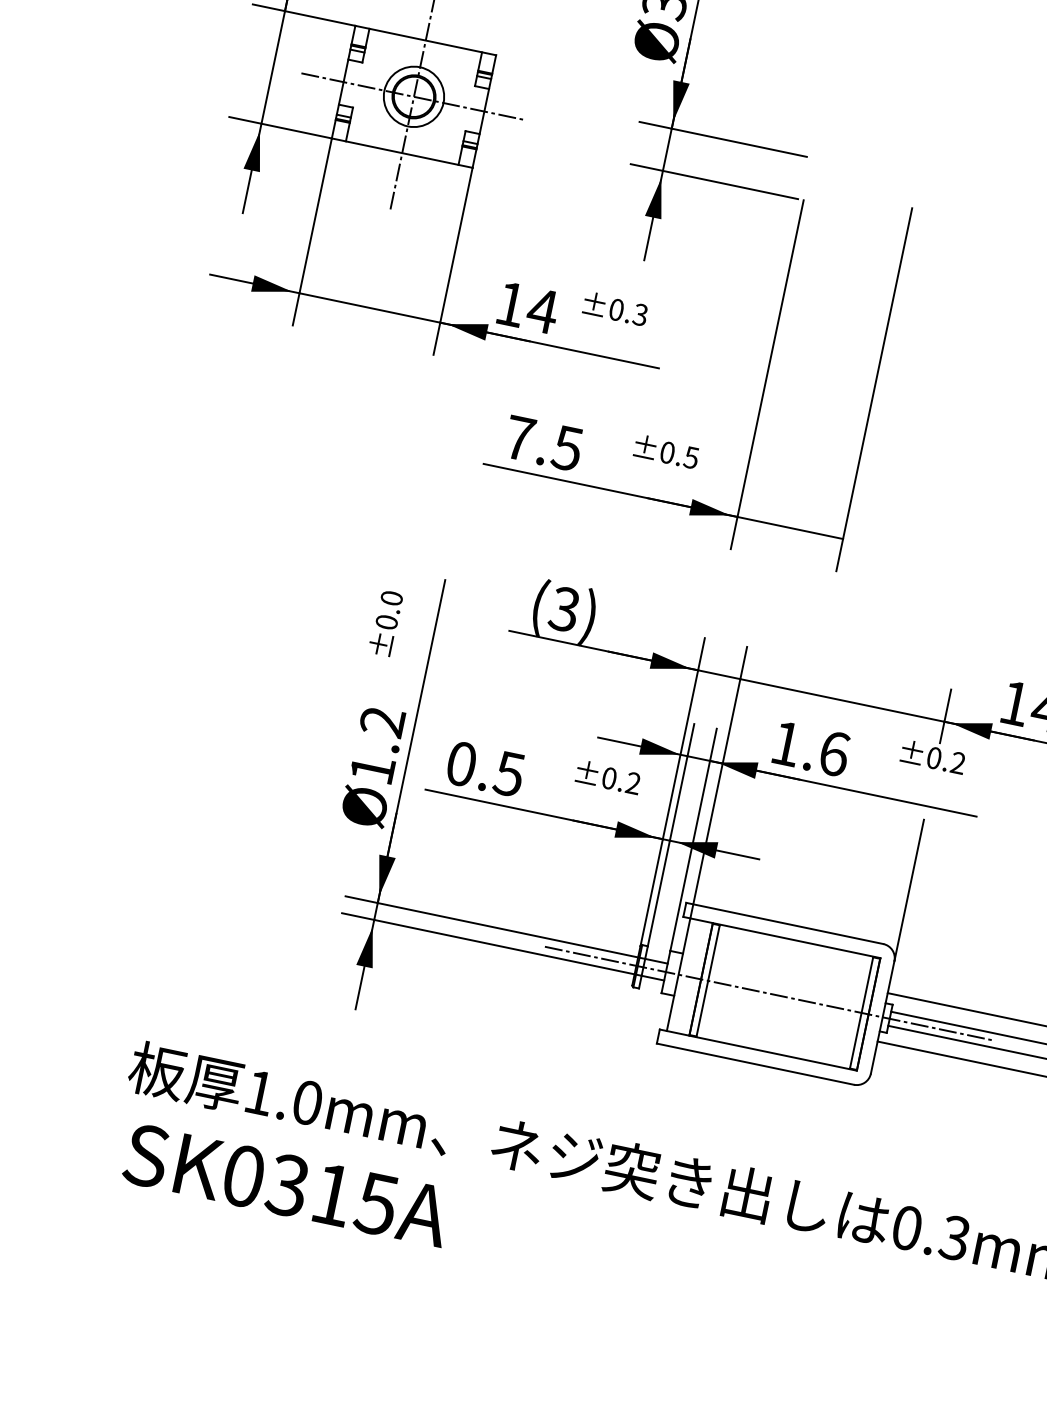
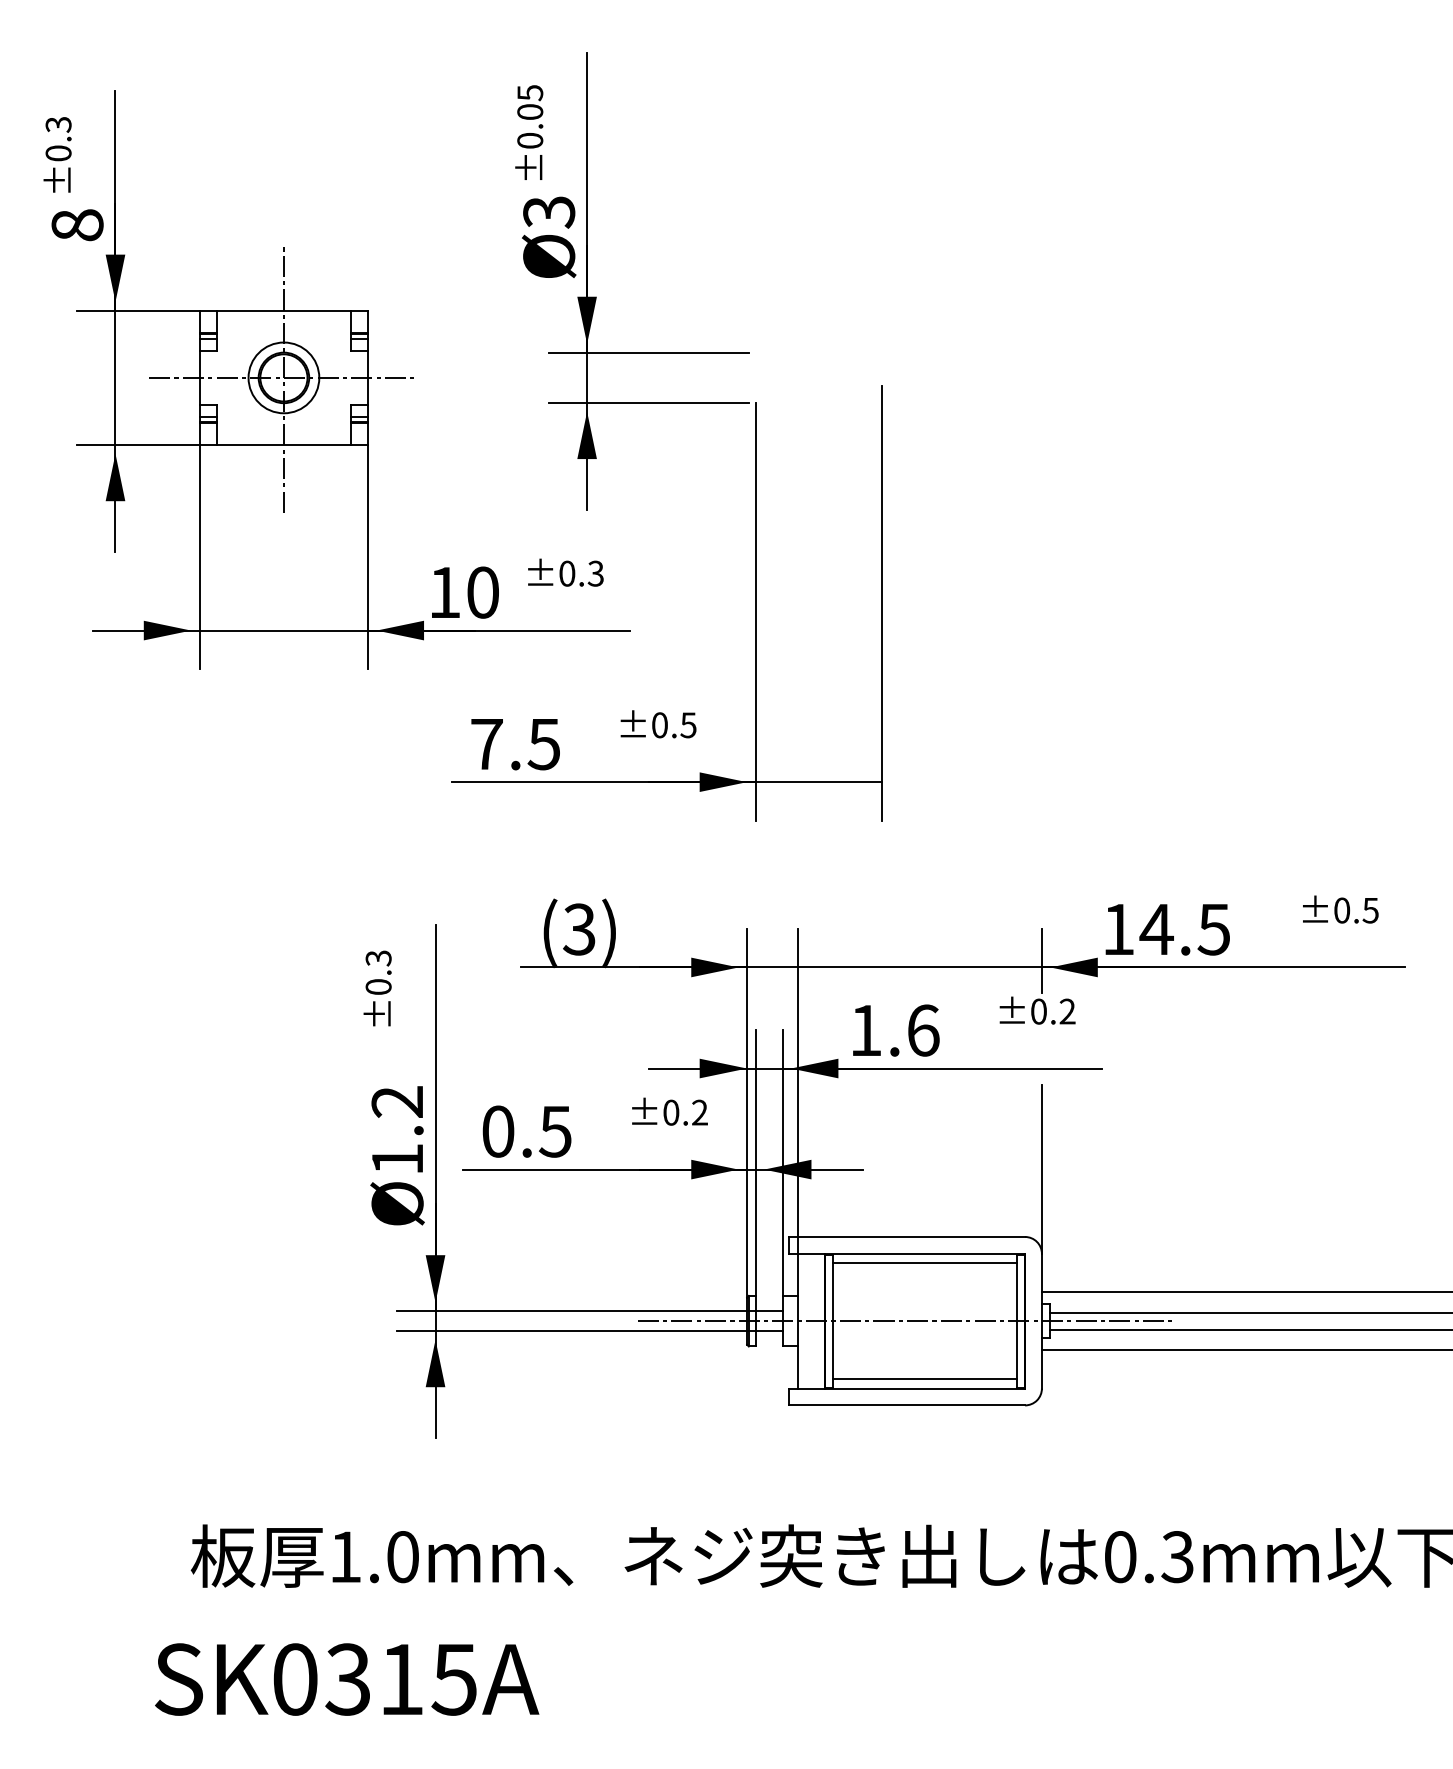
text: (542, 310) -> (482, 592), 14 -> 10
text: (391, 598) -> (378, 958), ±0.0 -> ±0.3
line: (794, 948) -> (924, 1263), added
line: (774, 1045) -> (924, 1379), added
text: (287, 1185) -> (347, 1679), moved

